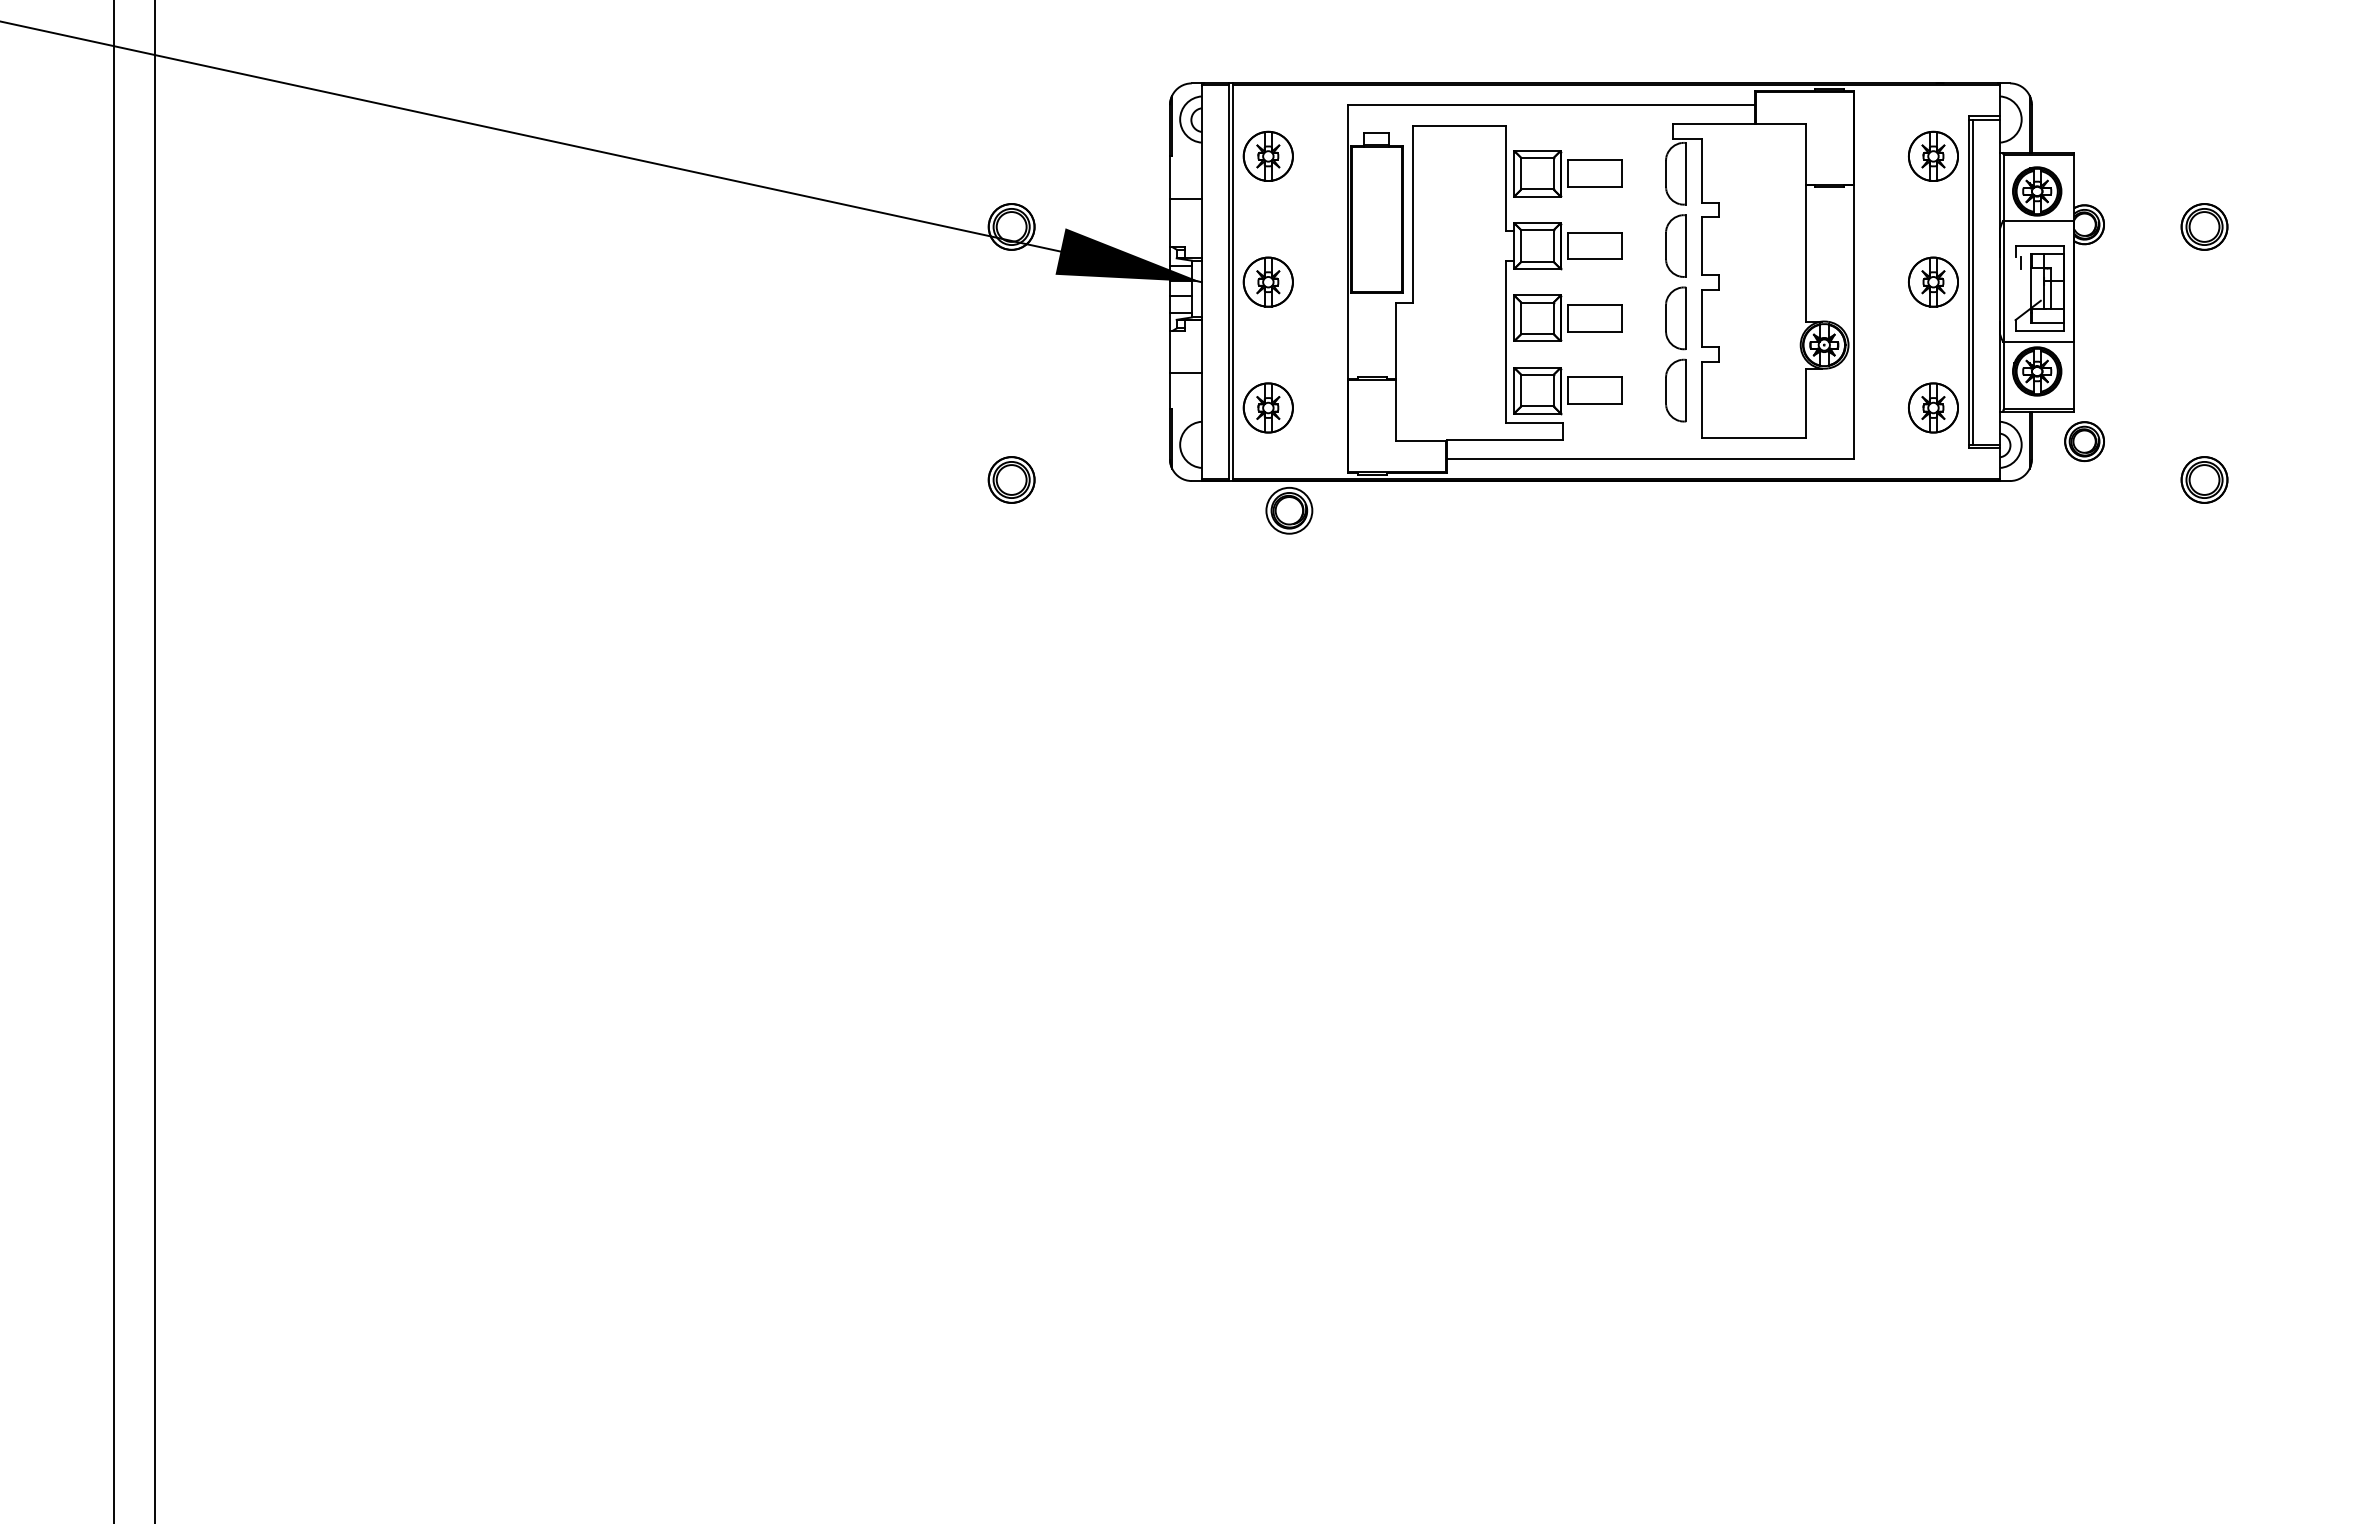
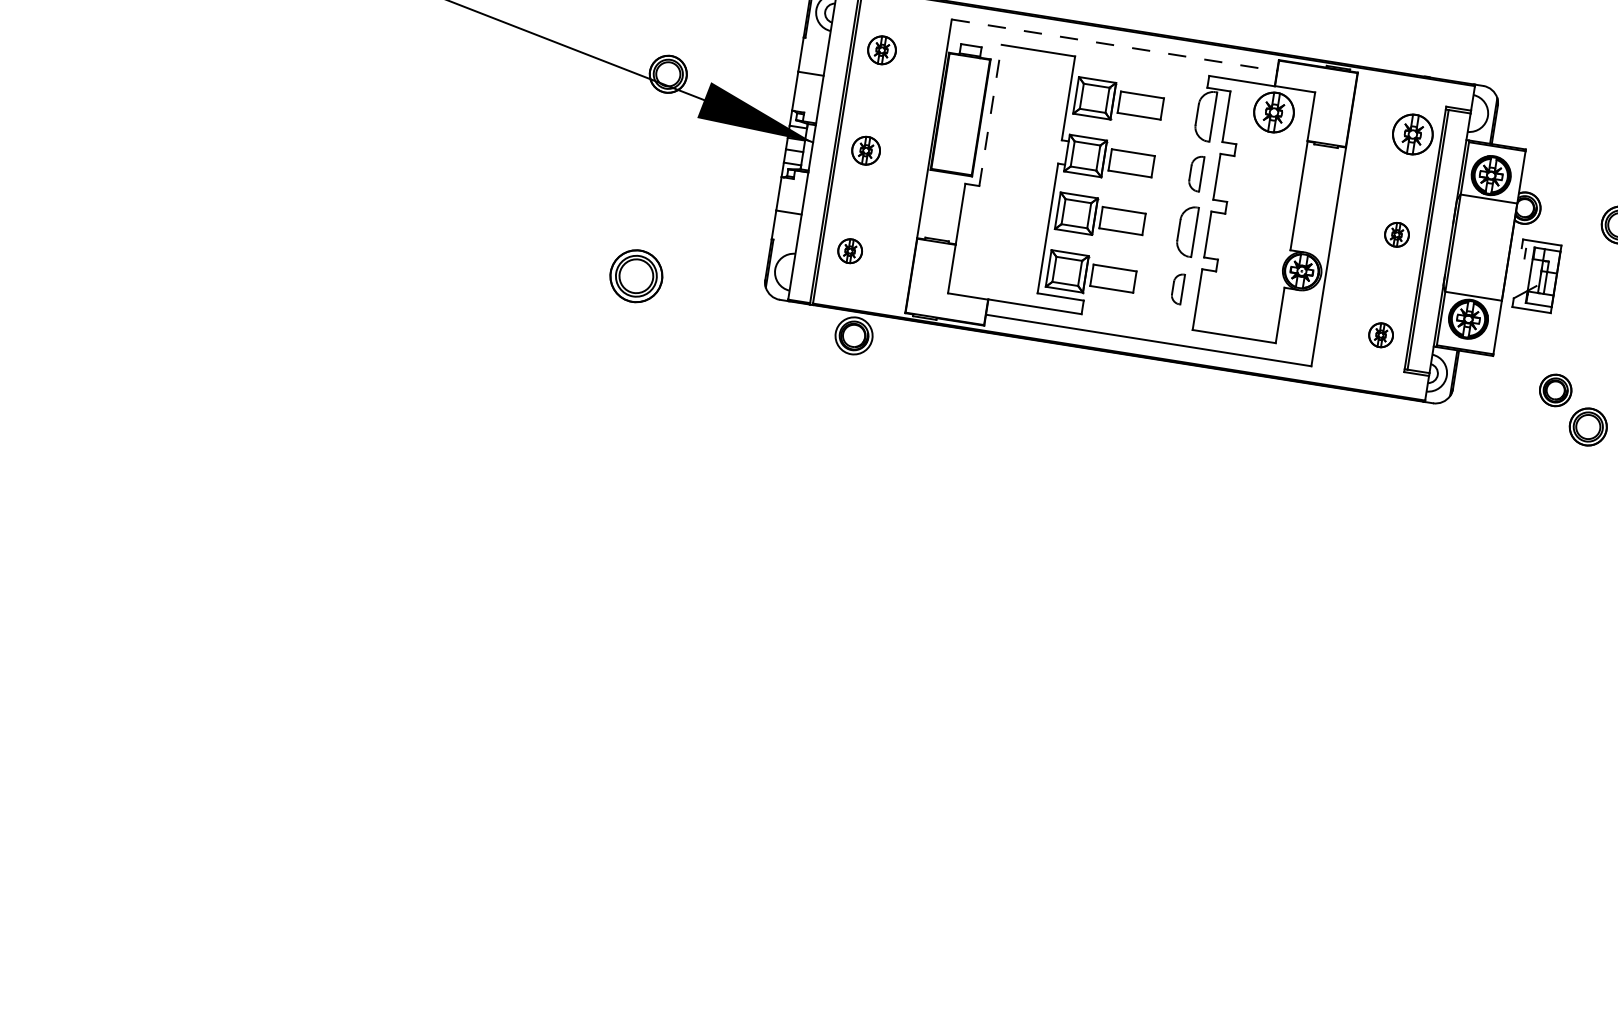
line: (1551, 105) -> (1114, 45), solid -> dashed
part: (1267, 155) -> (881, 49), size x0.7
part: (1759, 155) -> (1274, 111), added
line: (1413, 214) -> (990, 115), solid -> dashed
part: (1675, 245) -> (1195, 173), size x0.7
part: (1267, 281) -> (865, 150), size x0.7
part: (1933, 281) -> (1397, 234), size x0.6
part: (2039, 288) -> (1536, 276), moved
part: (1675, 390) -> (1177, 288), size x0.6
part: (1267, 407) -> (849, 250), size x0.6
part: (1933, 407) -> (1381, 334), size x0.6
part: (2084, 441) -> (1555, 390), moved
part: (1011, 479) -> (636, 275), size x1.4

